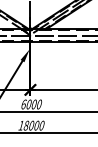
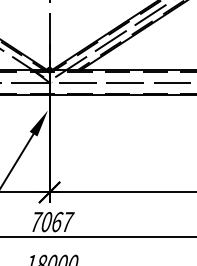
text: (31, 104) -> (51, 221), 6000 -> 7067

